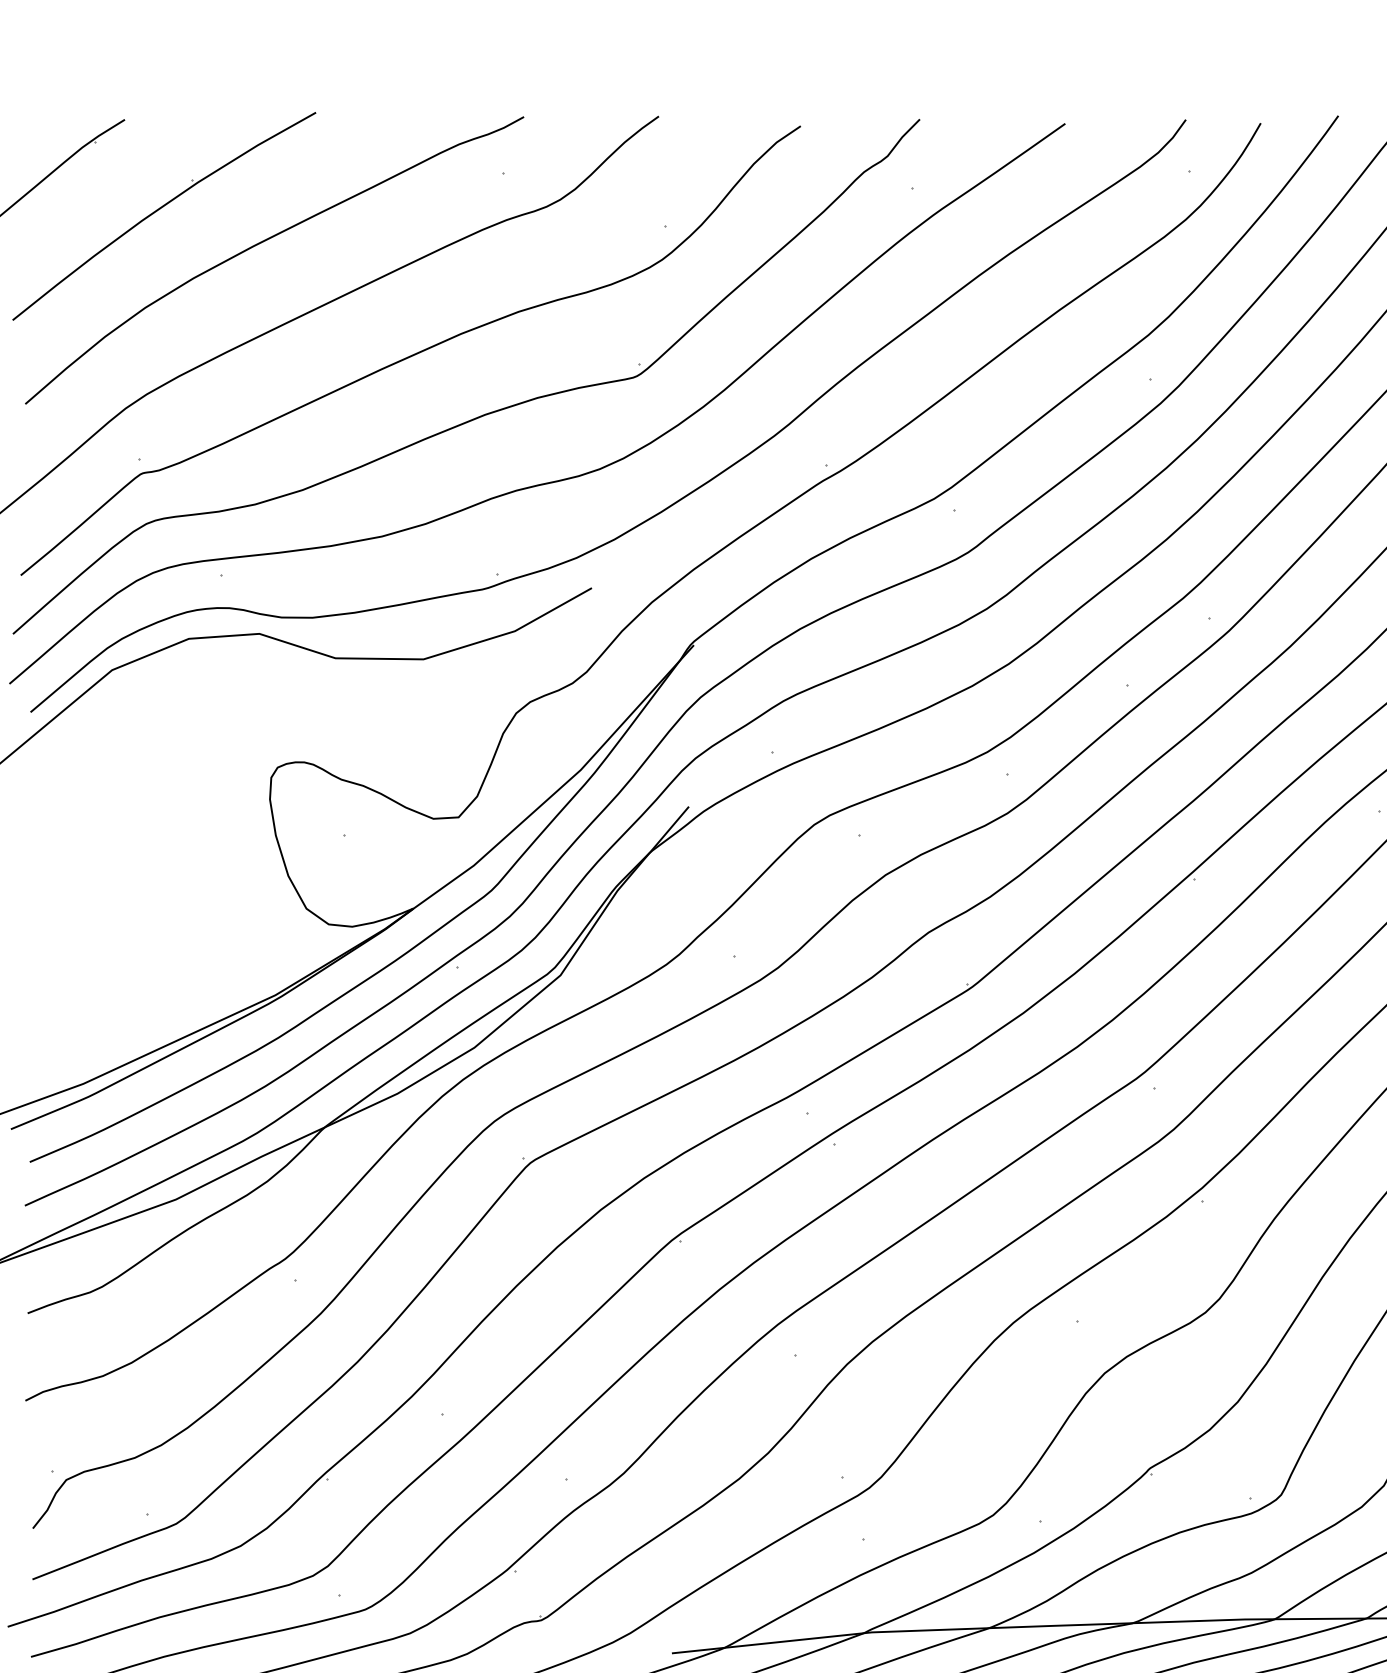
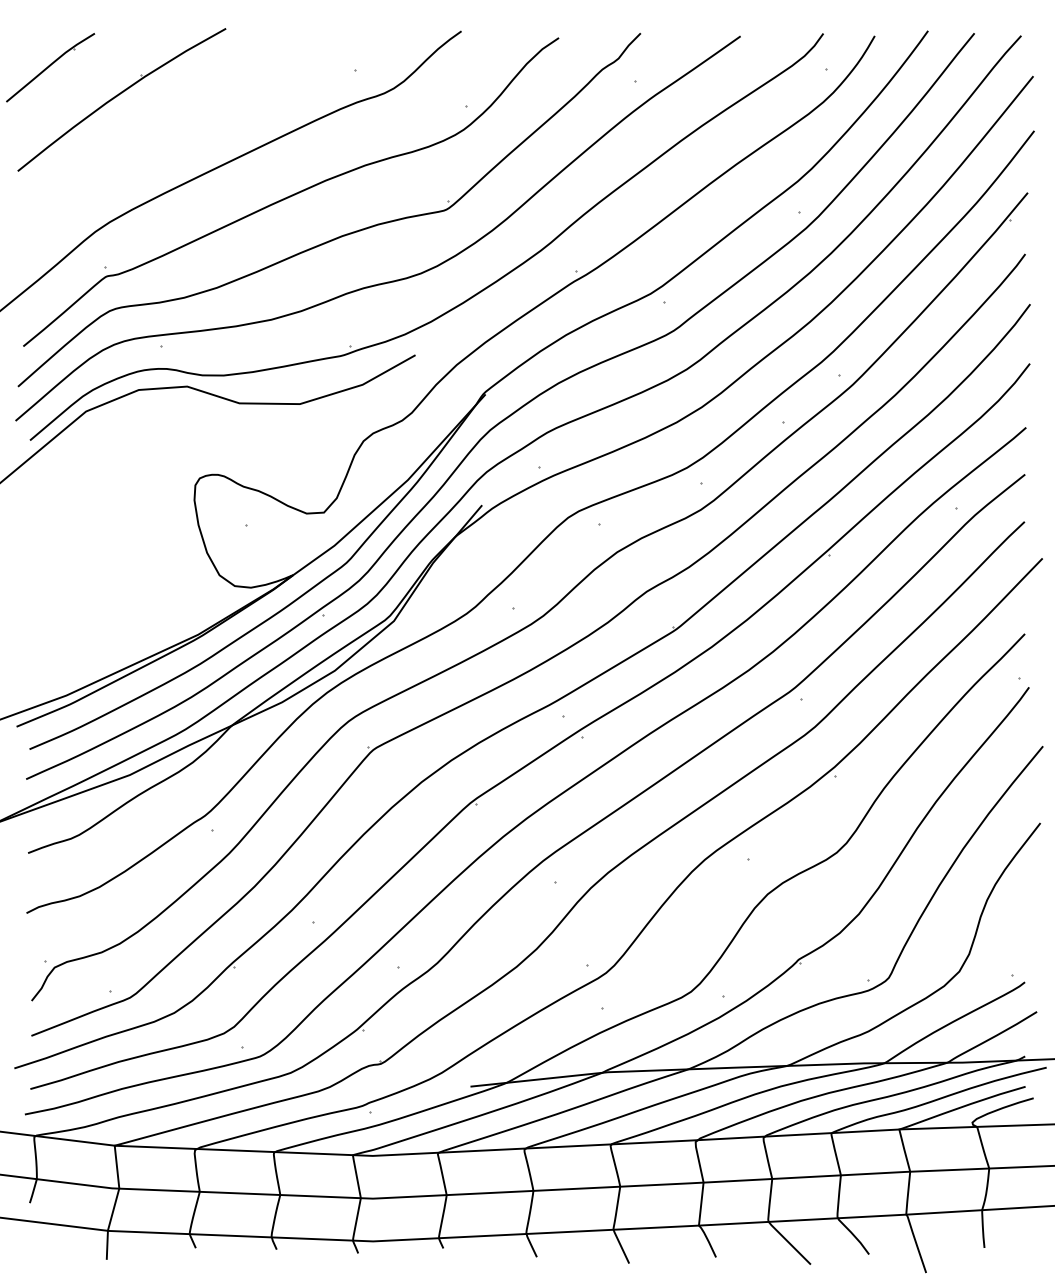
curve: (265, 241) -> (191, 117), removed

